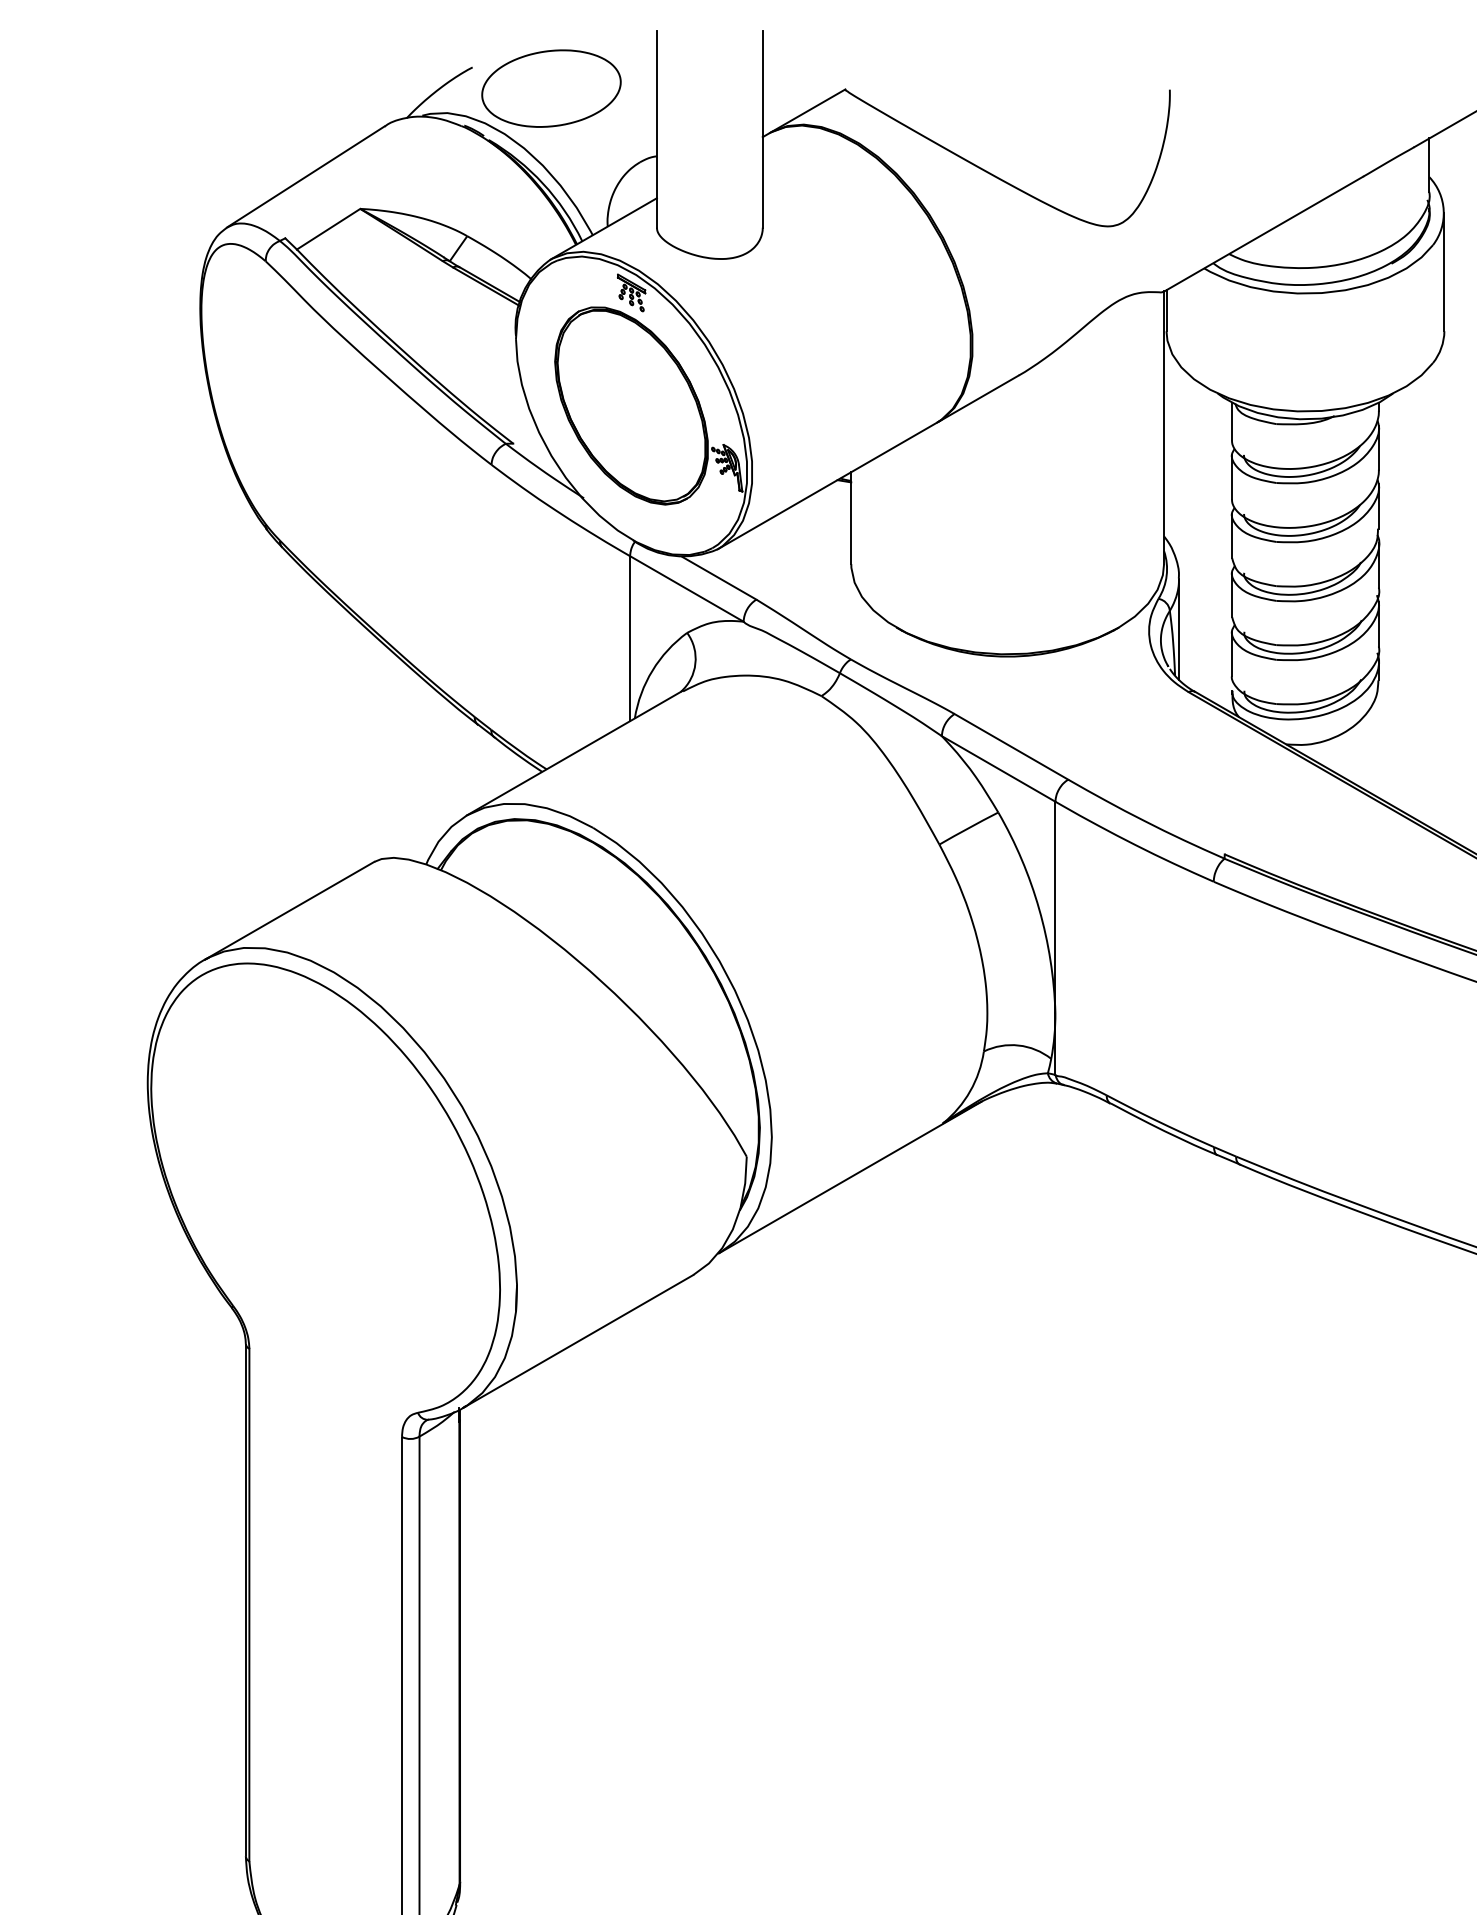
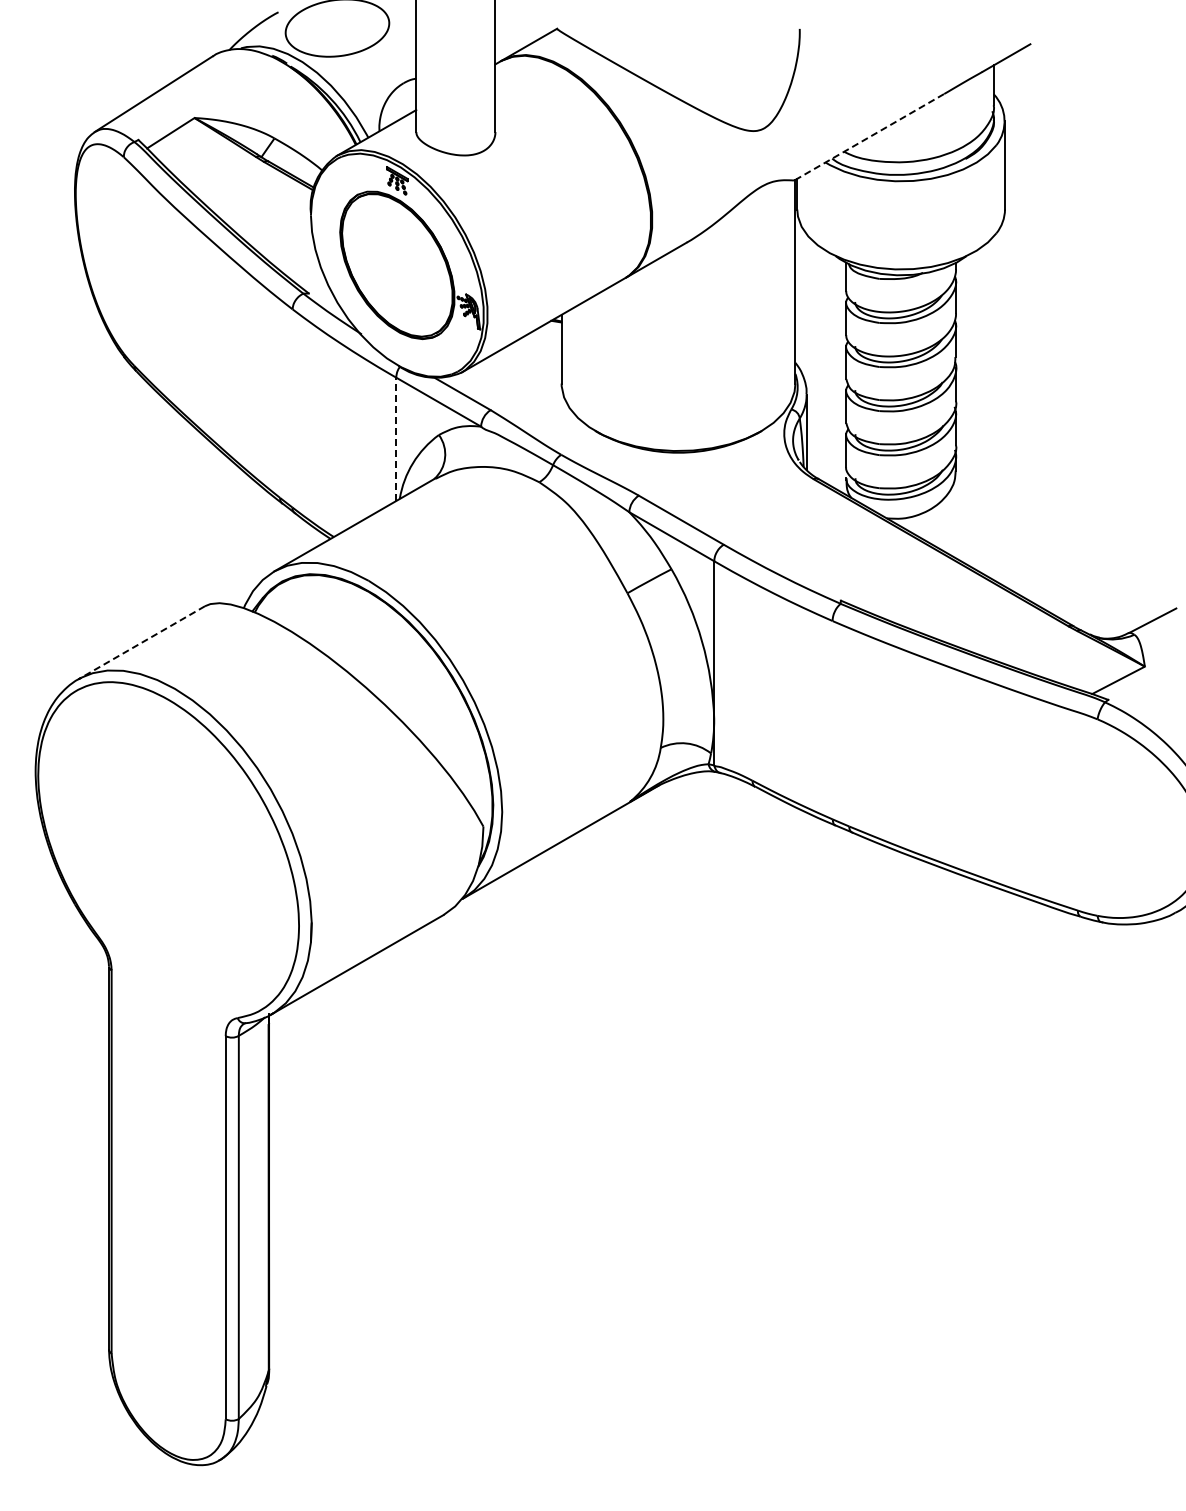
line: (1264, 233) -> (870, 136), solid -> dashed
line: (630, 638) -> (396, 439), solid -> dashed
line: (289, 911) -> (141, 643), solid -> dashed

